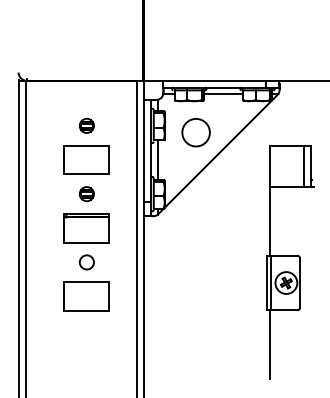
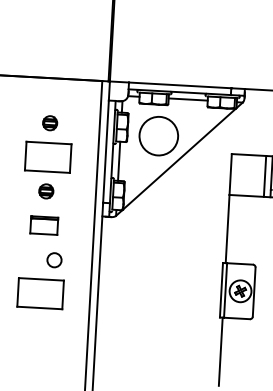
circle: (195, 132) -> (158, 135), size x1.4
part: (86, 228) -> (44, 225), size x0.6
circle: (86, 262) -> (54, 260), moved

